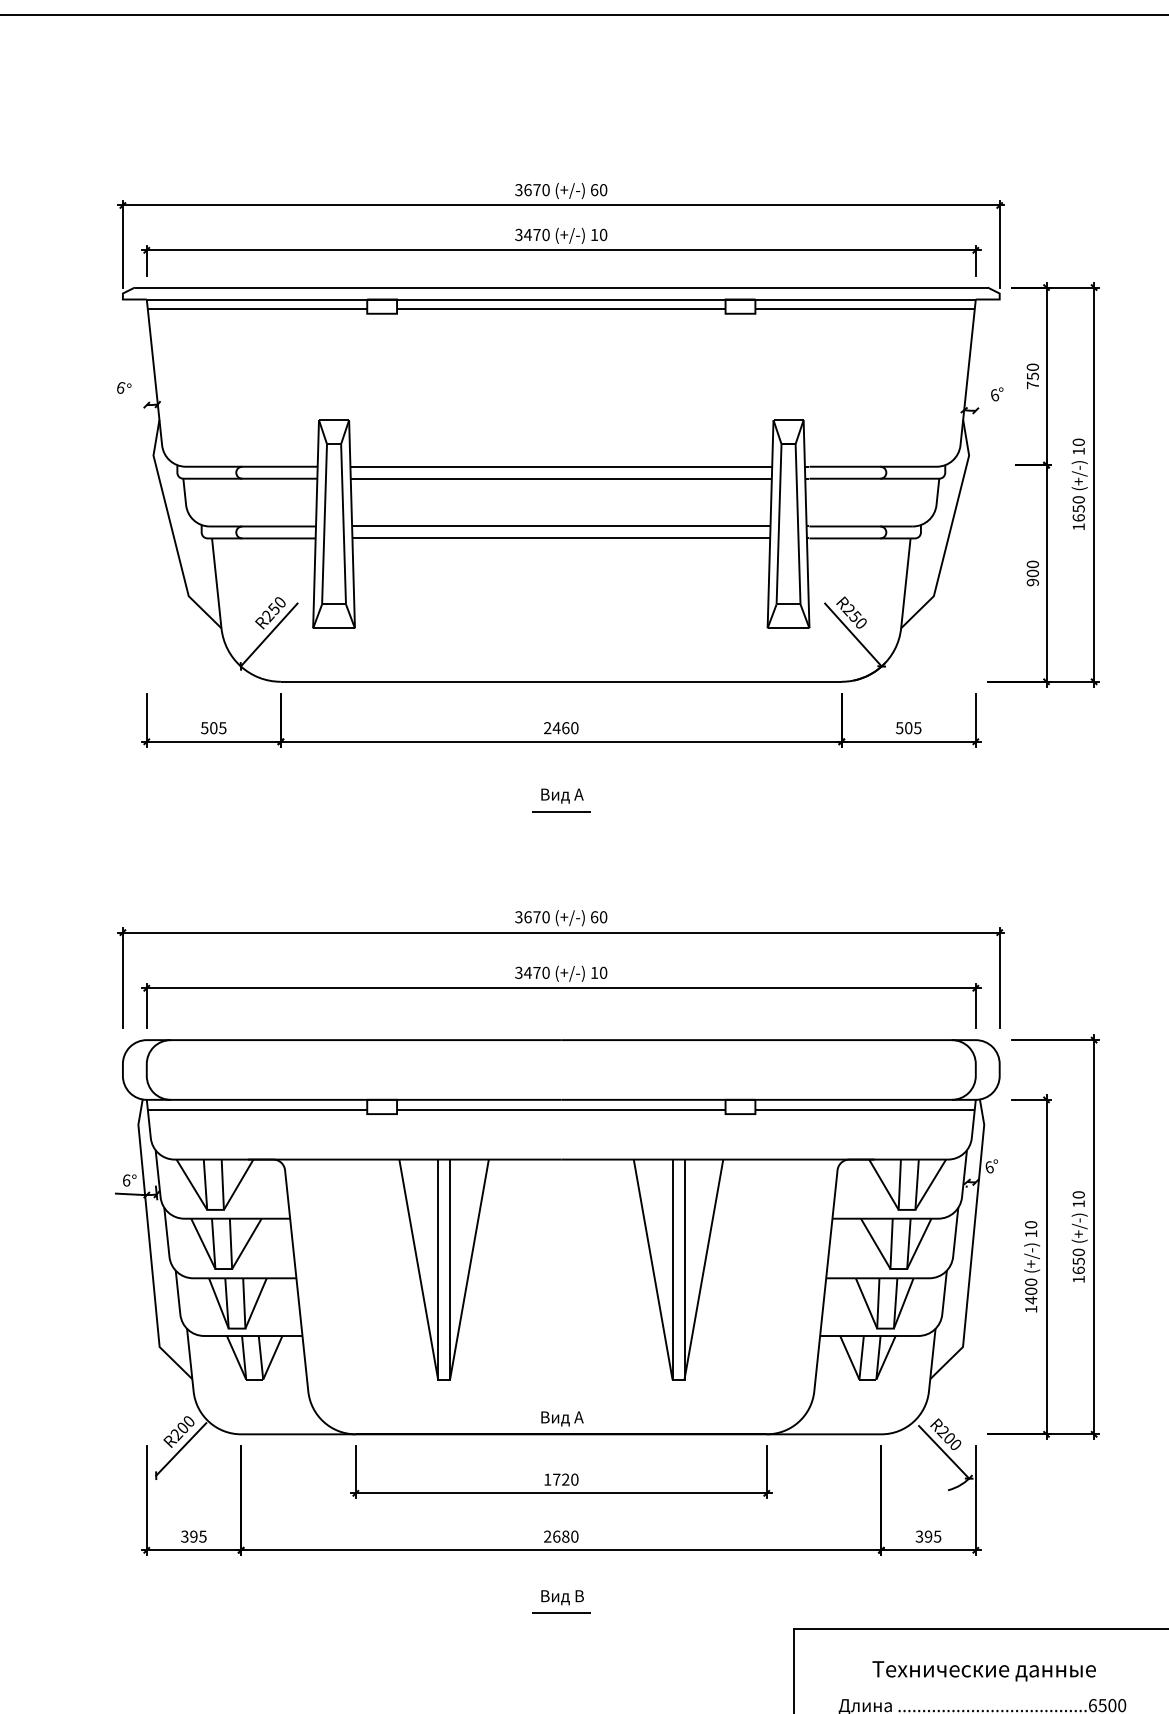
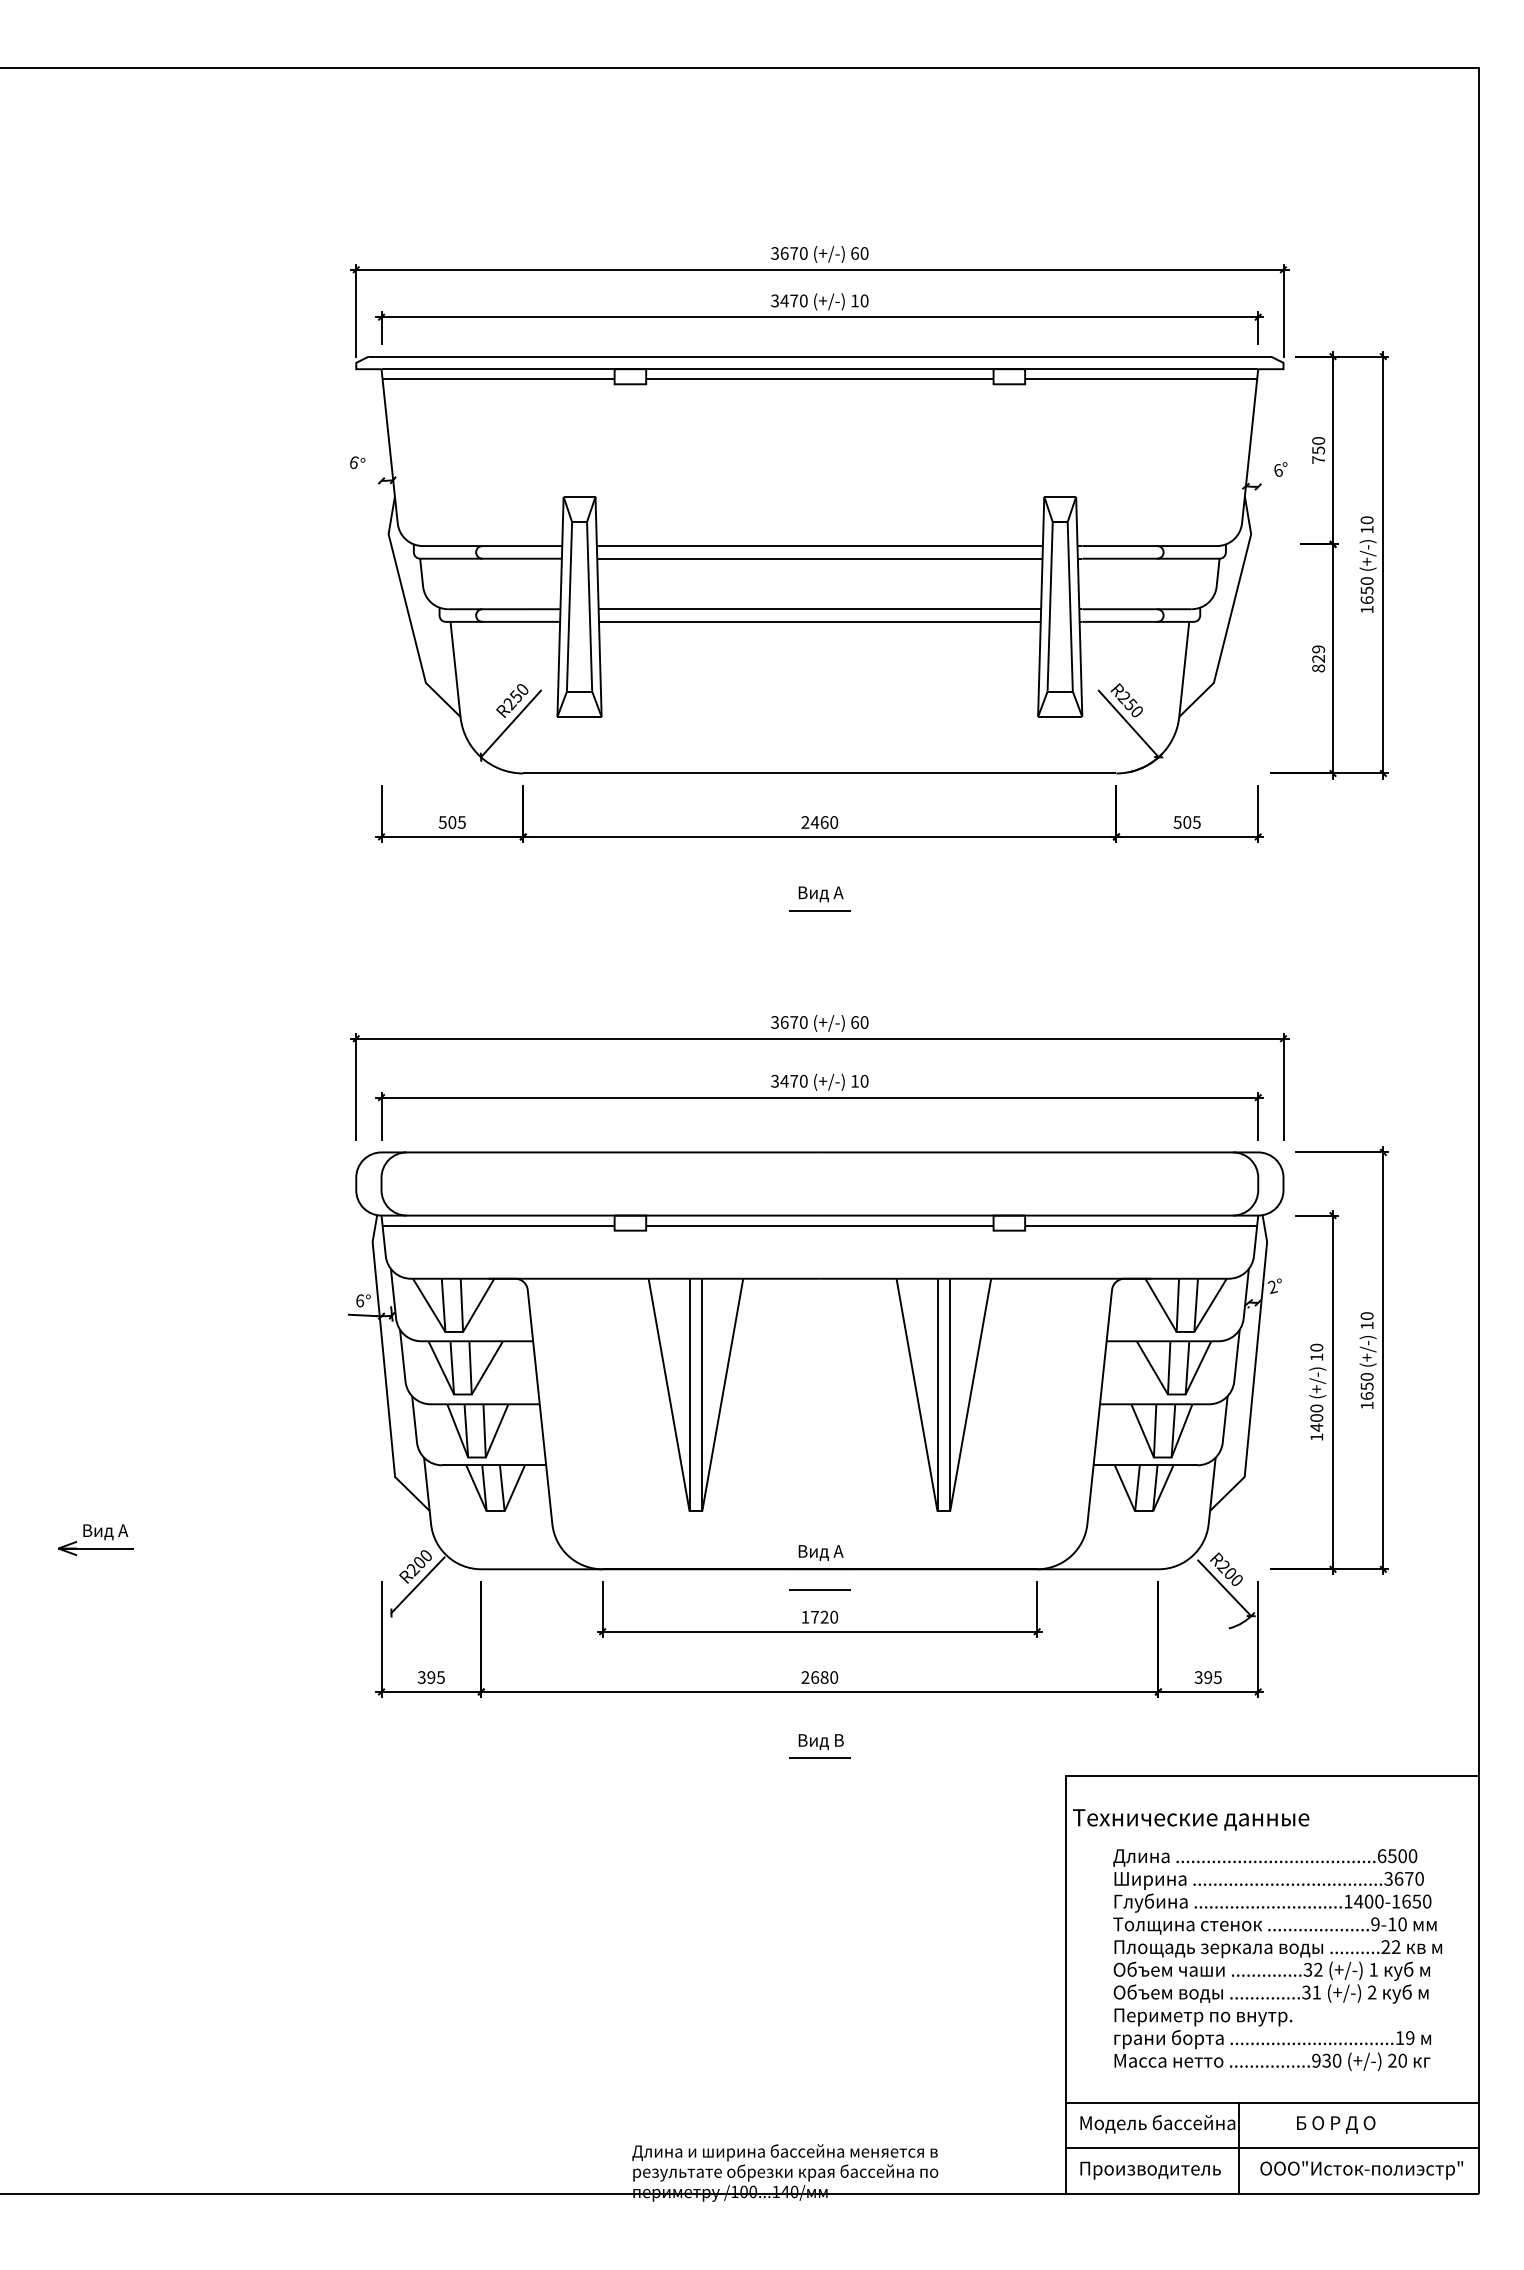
text: (1032, 573) -> (1318, 658), 900 -> 829
text: (989, 1166) -> (1272, 1286), 6° -> 2°
line: (560, 1453) -> (819, 1589), added
text: (984, 1670) -> (1191, 1819), moved

